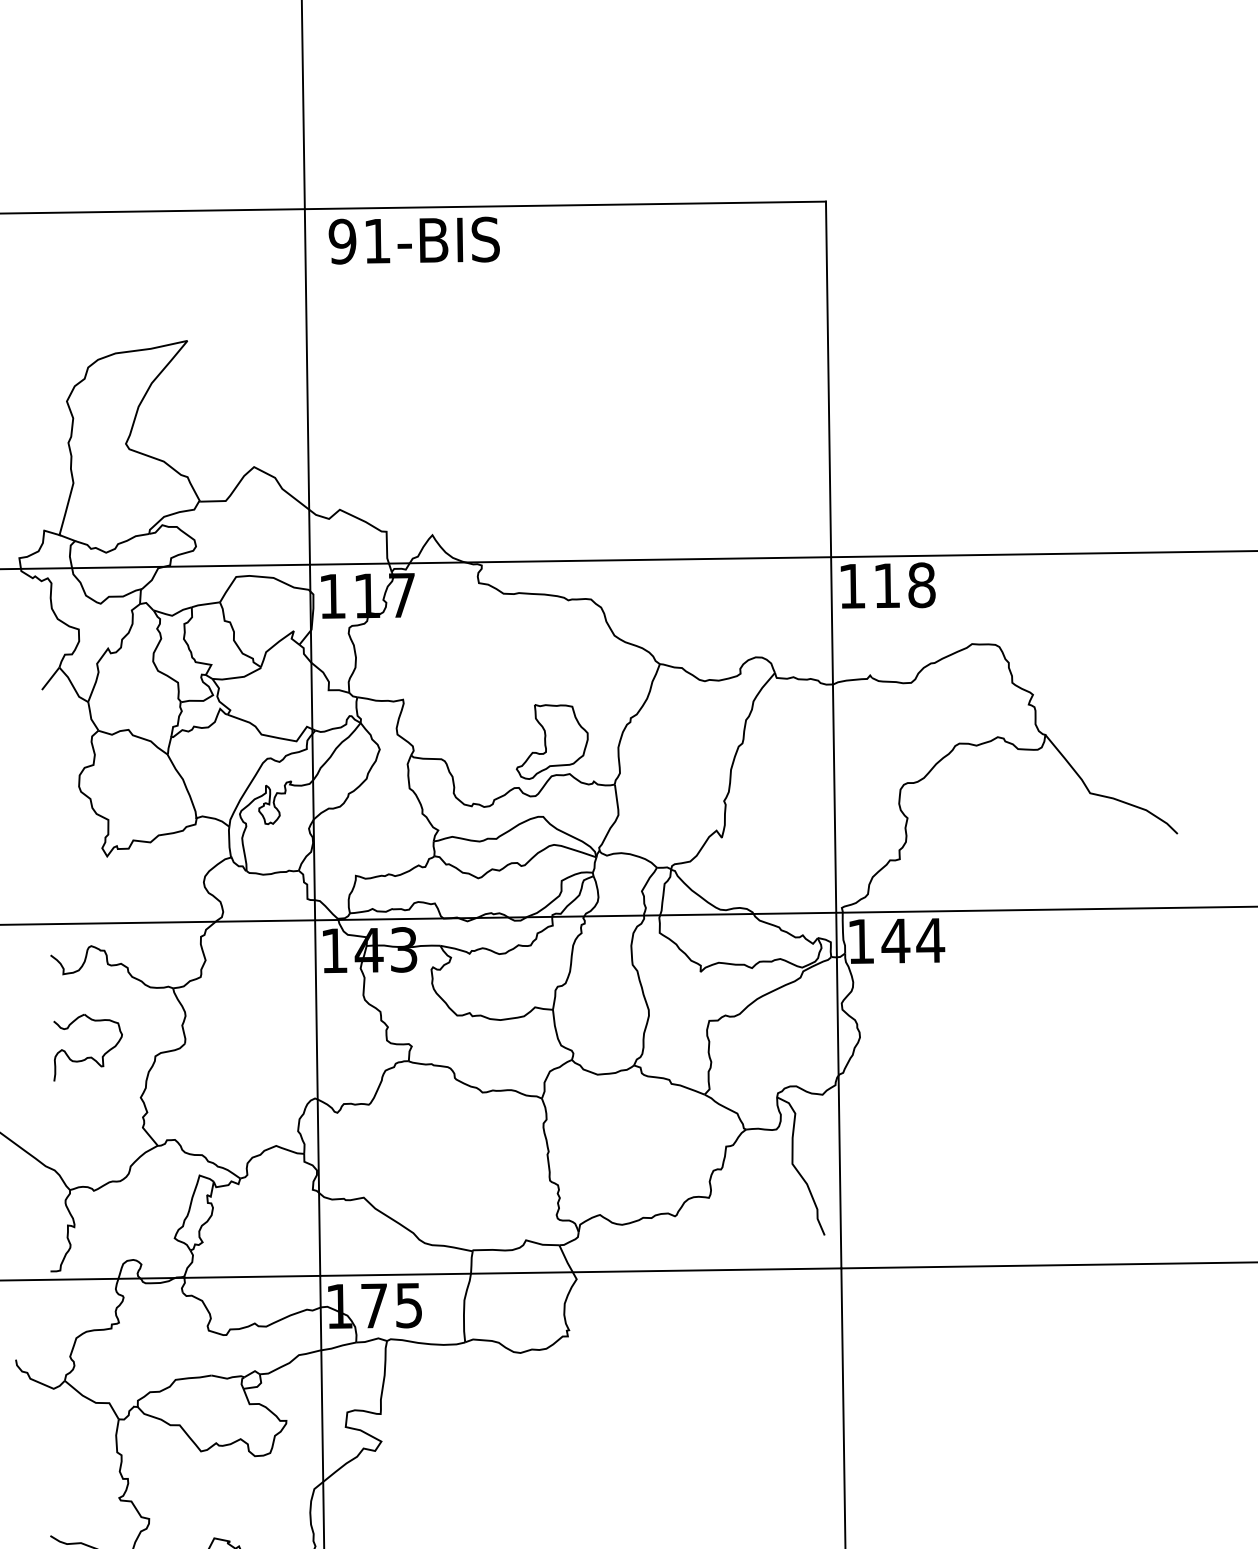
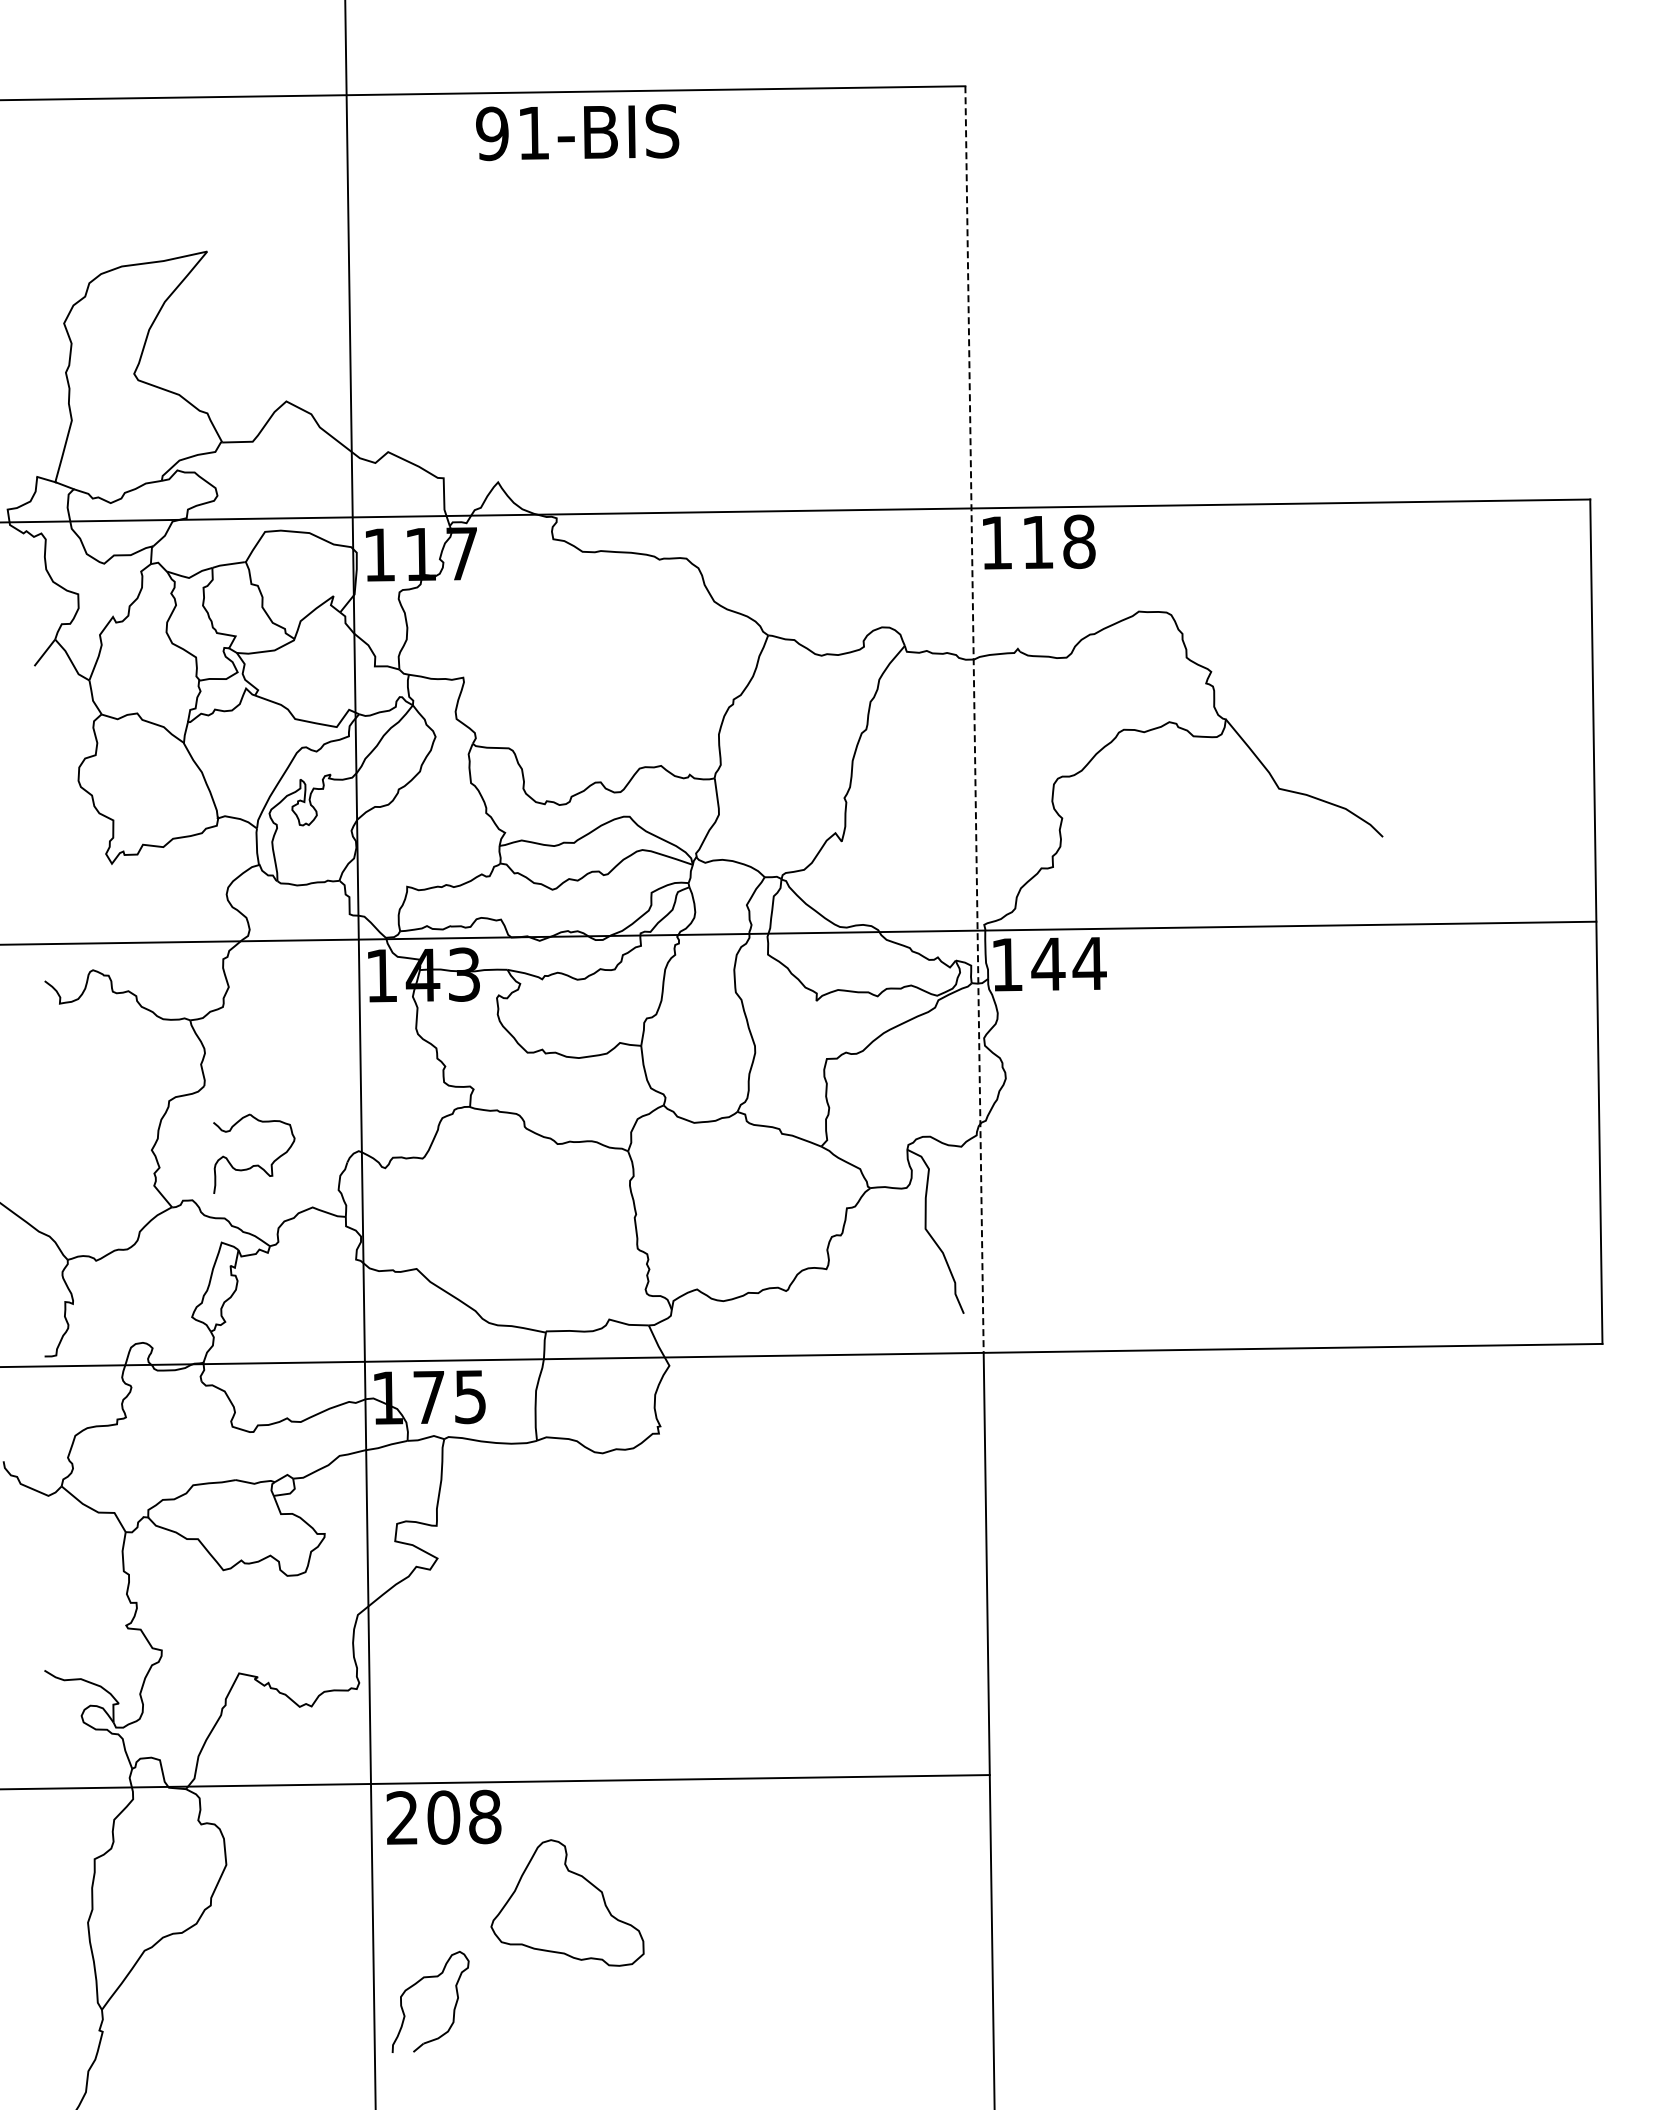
text: (414, 240) -> (577, 132), moved
line: (833, 735) -> (974, 720), solid -> dashed
part: (552, 741) -> (640, 727), removed
part: (89, 1056) -> (255, 1164), moved

